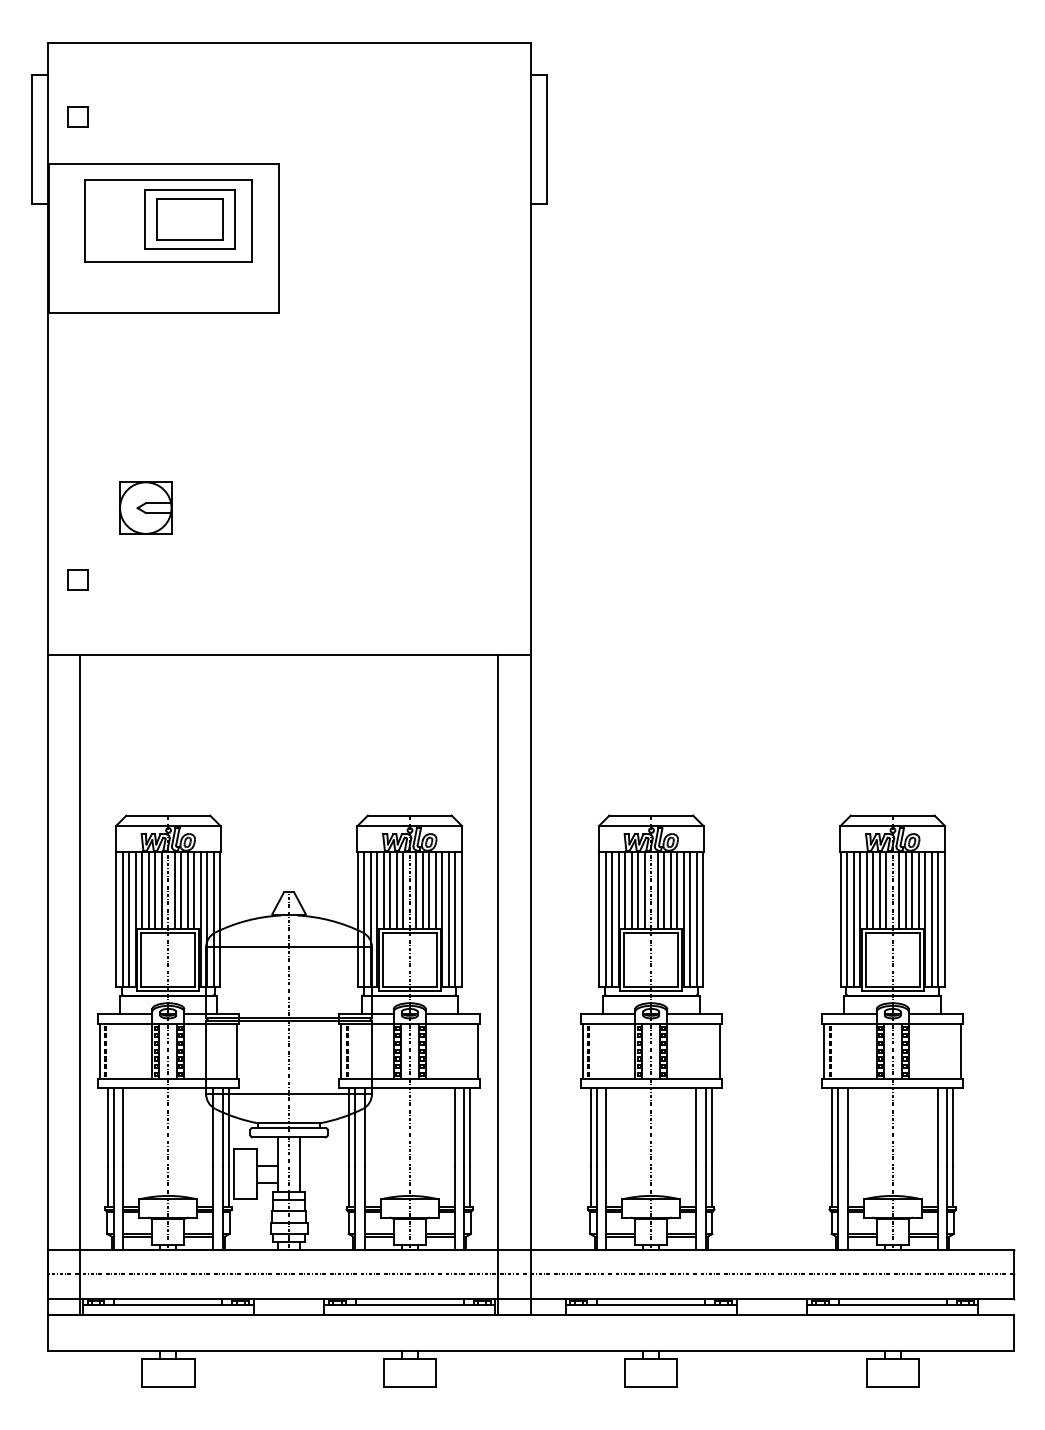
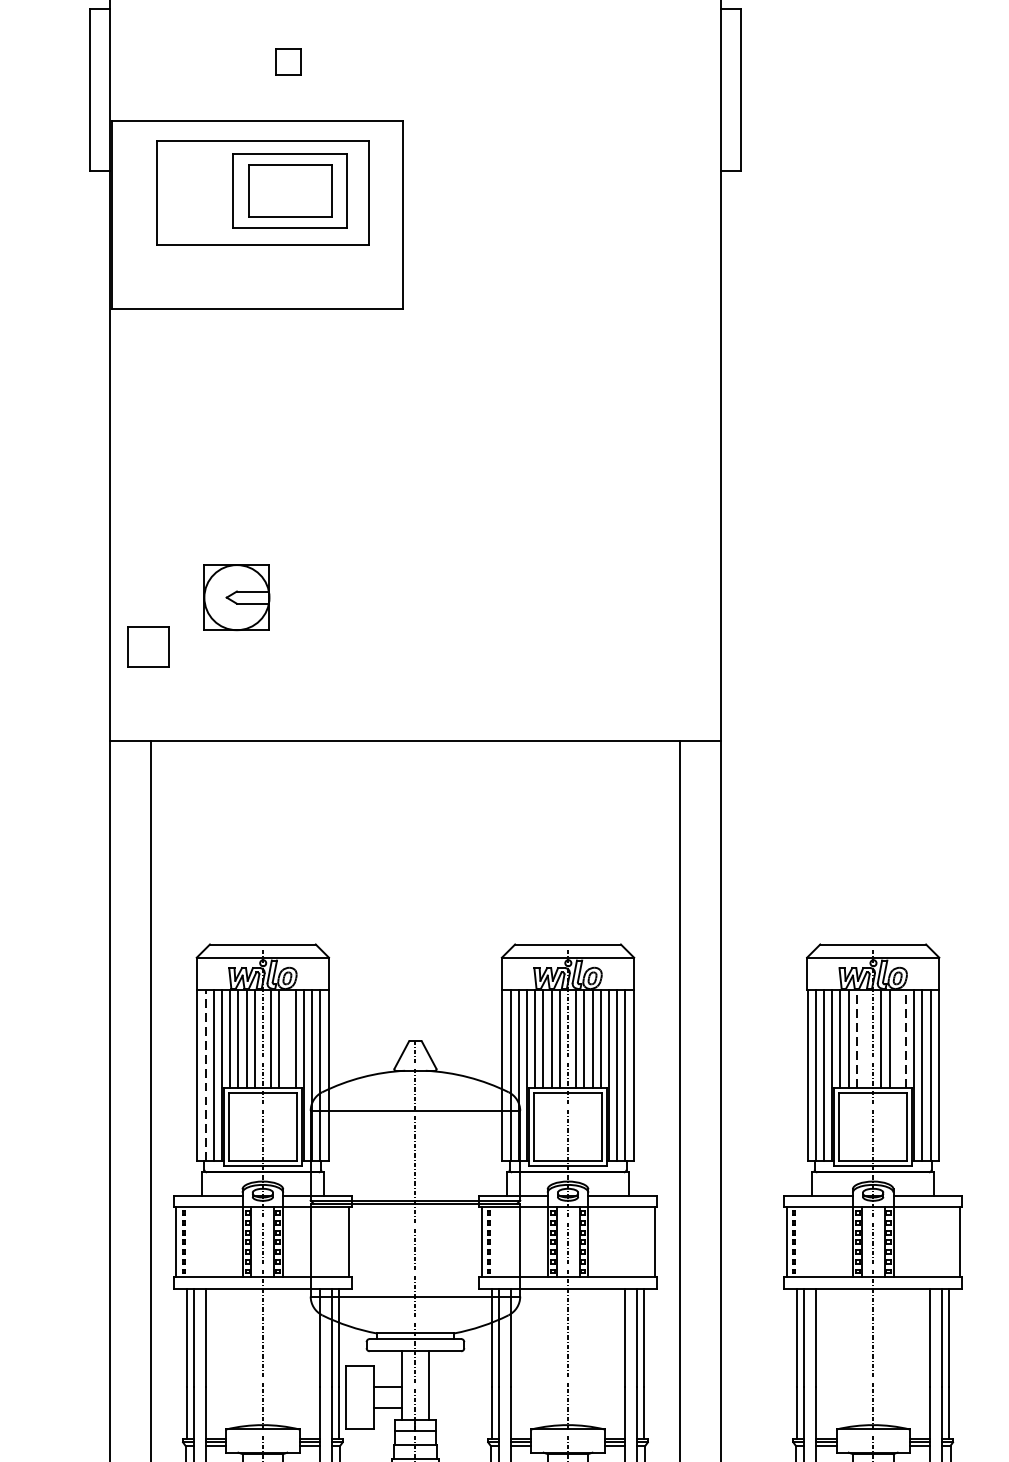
part: (77, 116) -> (288, 61), moved
part: (145, 507) -> (236, 596), moved
part: (77, 579) -> (148, 646), size x1.6
line: (187, 889) -> (287, 1037), removed
line: (644, 889) -> (864, 1037), removed
line: (670, 889) -> (897, 1037), removed
line: (638, 890) -> (857, 1039), solid -> dashed
line: (677, 890) -> (906, 1039), solid -> dashed
line: (122, 919) -> (204, 1075), solid -> dashed

